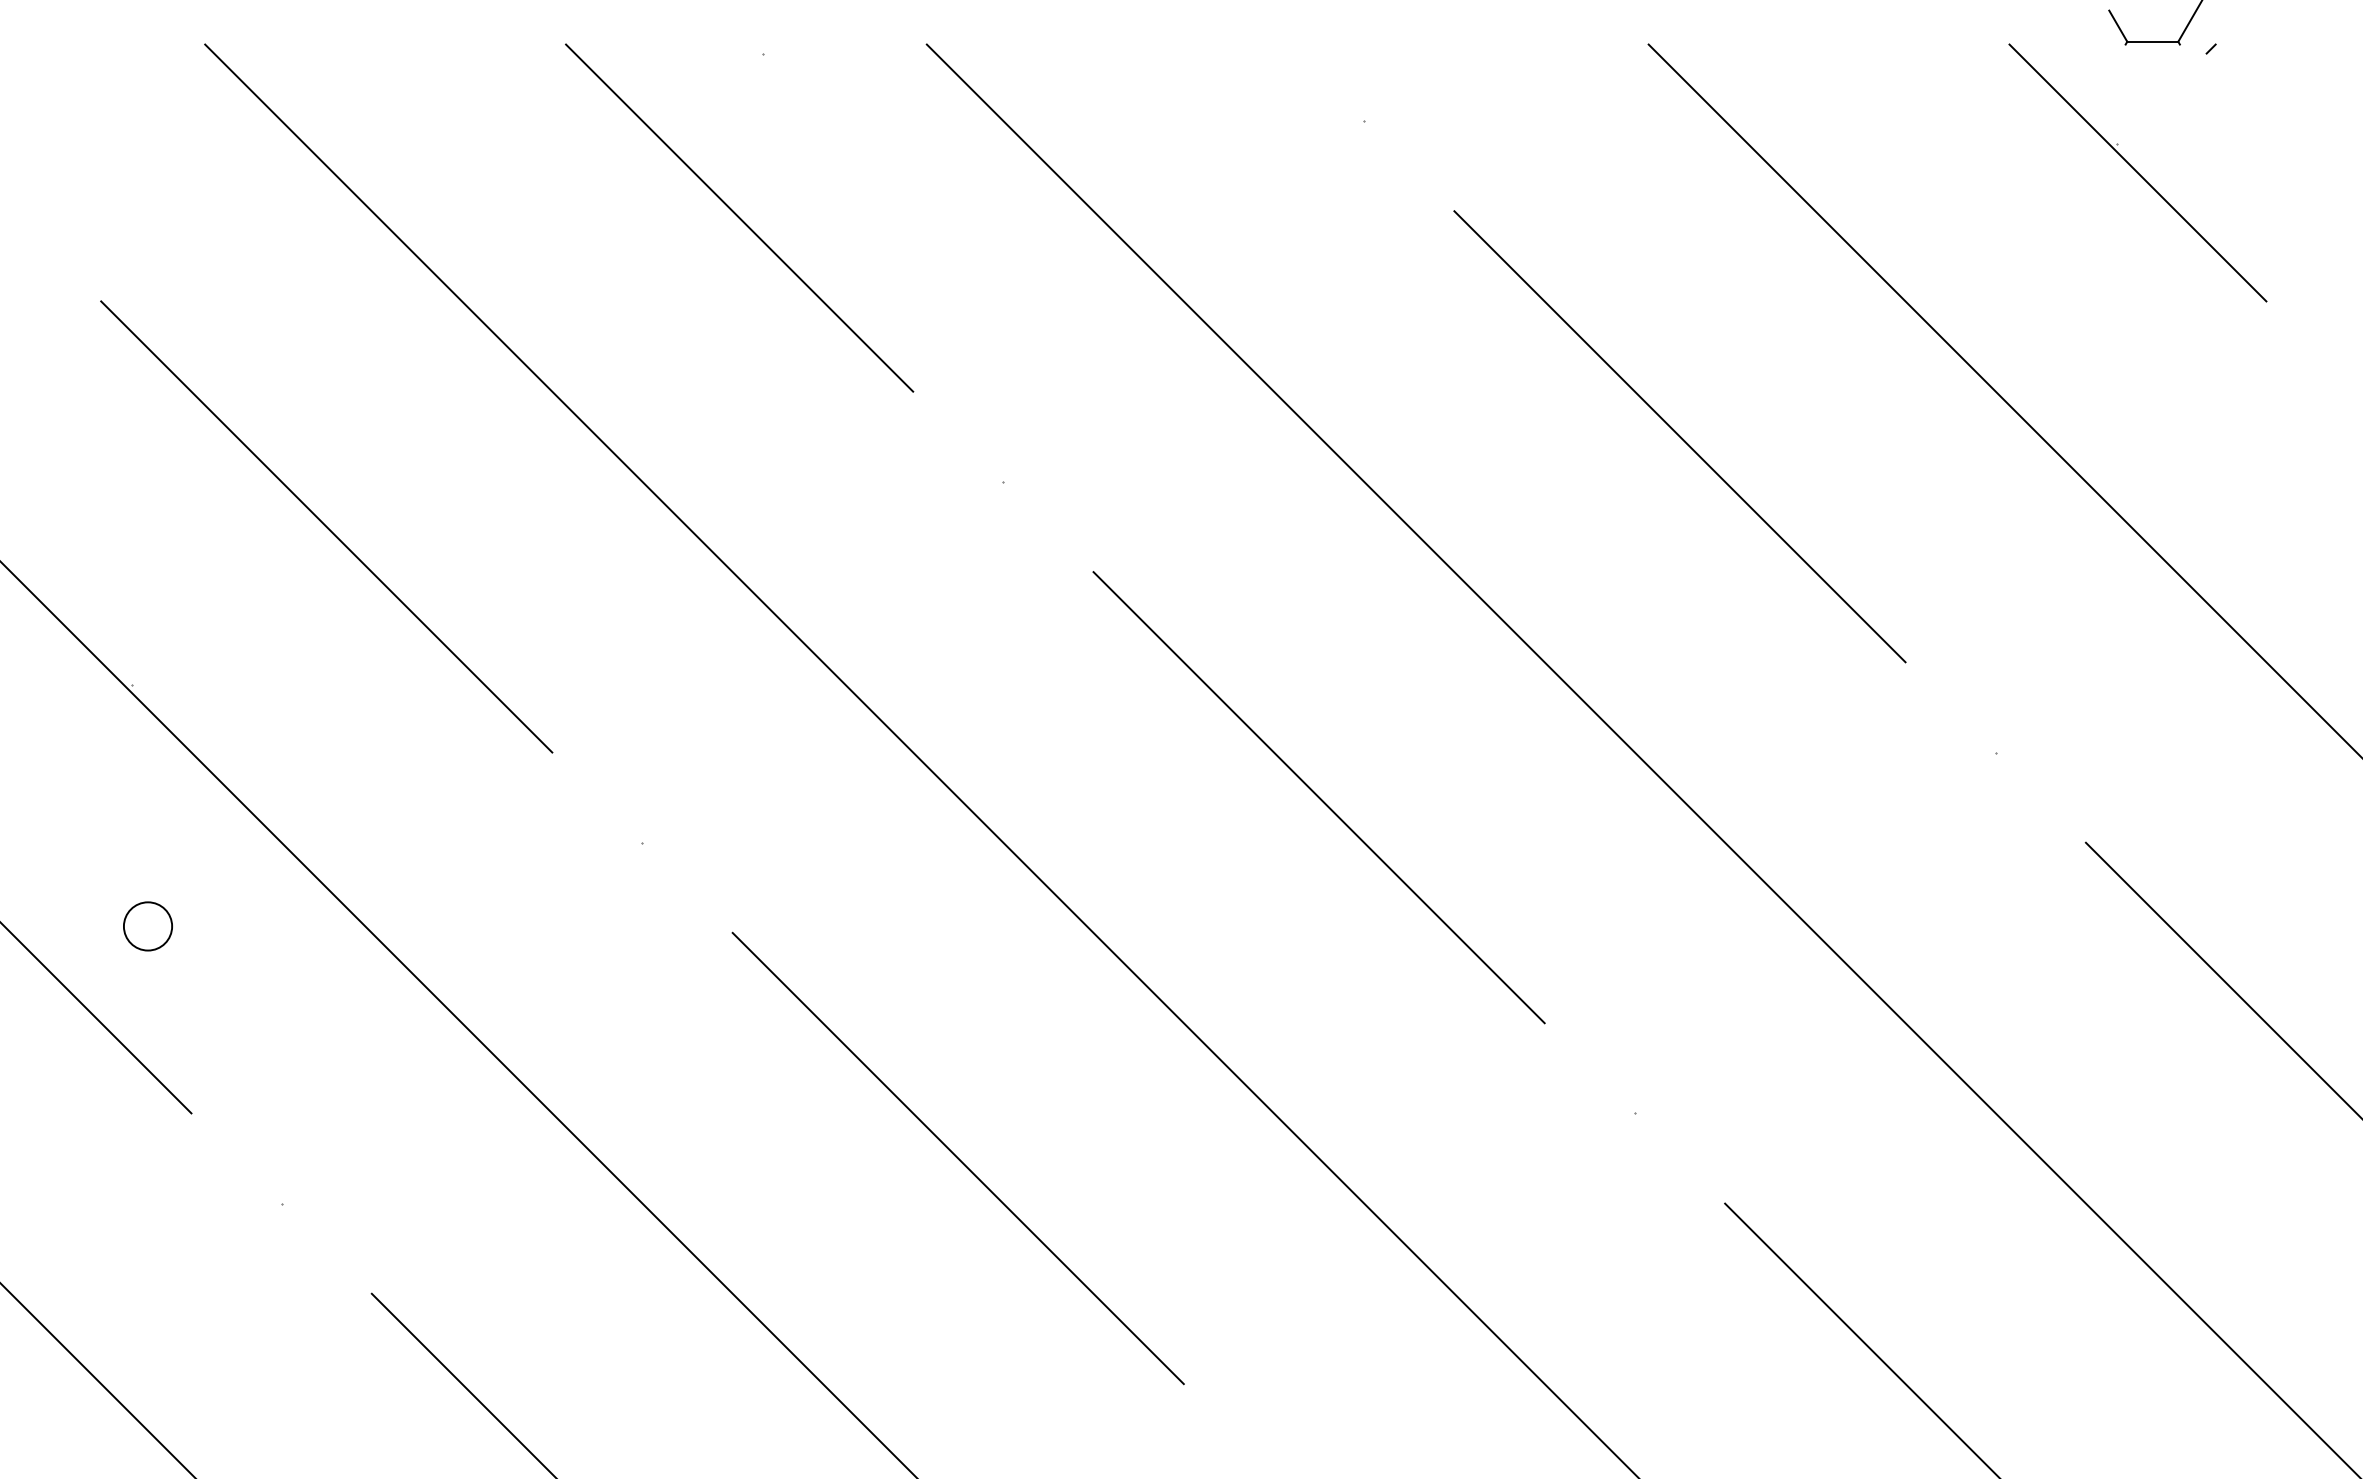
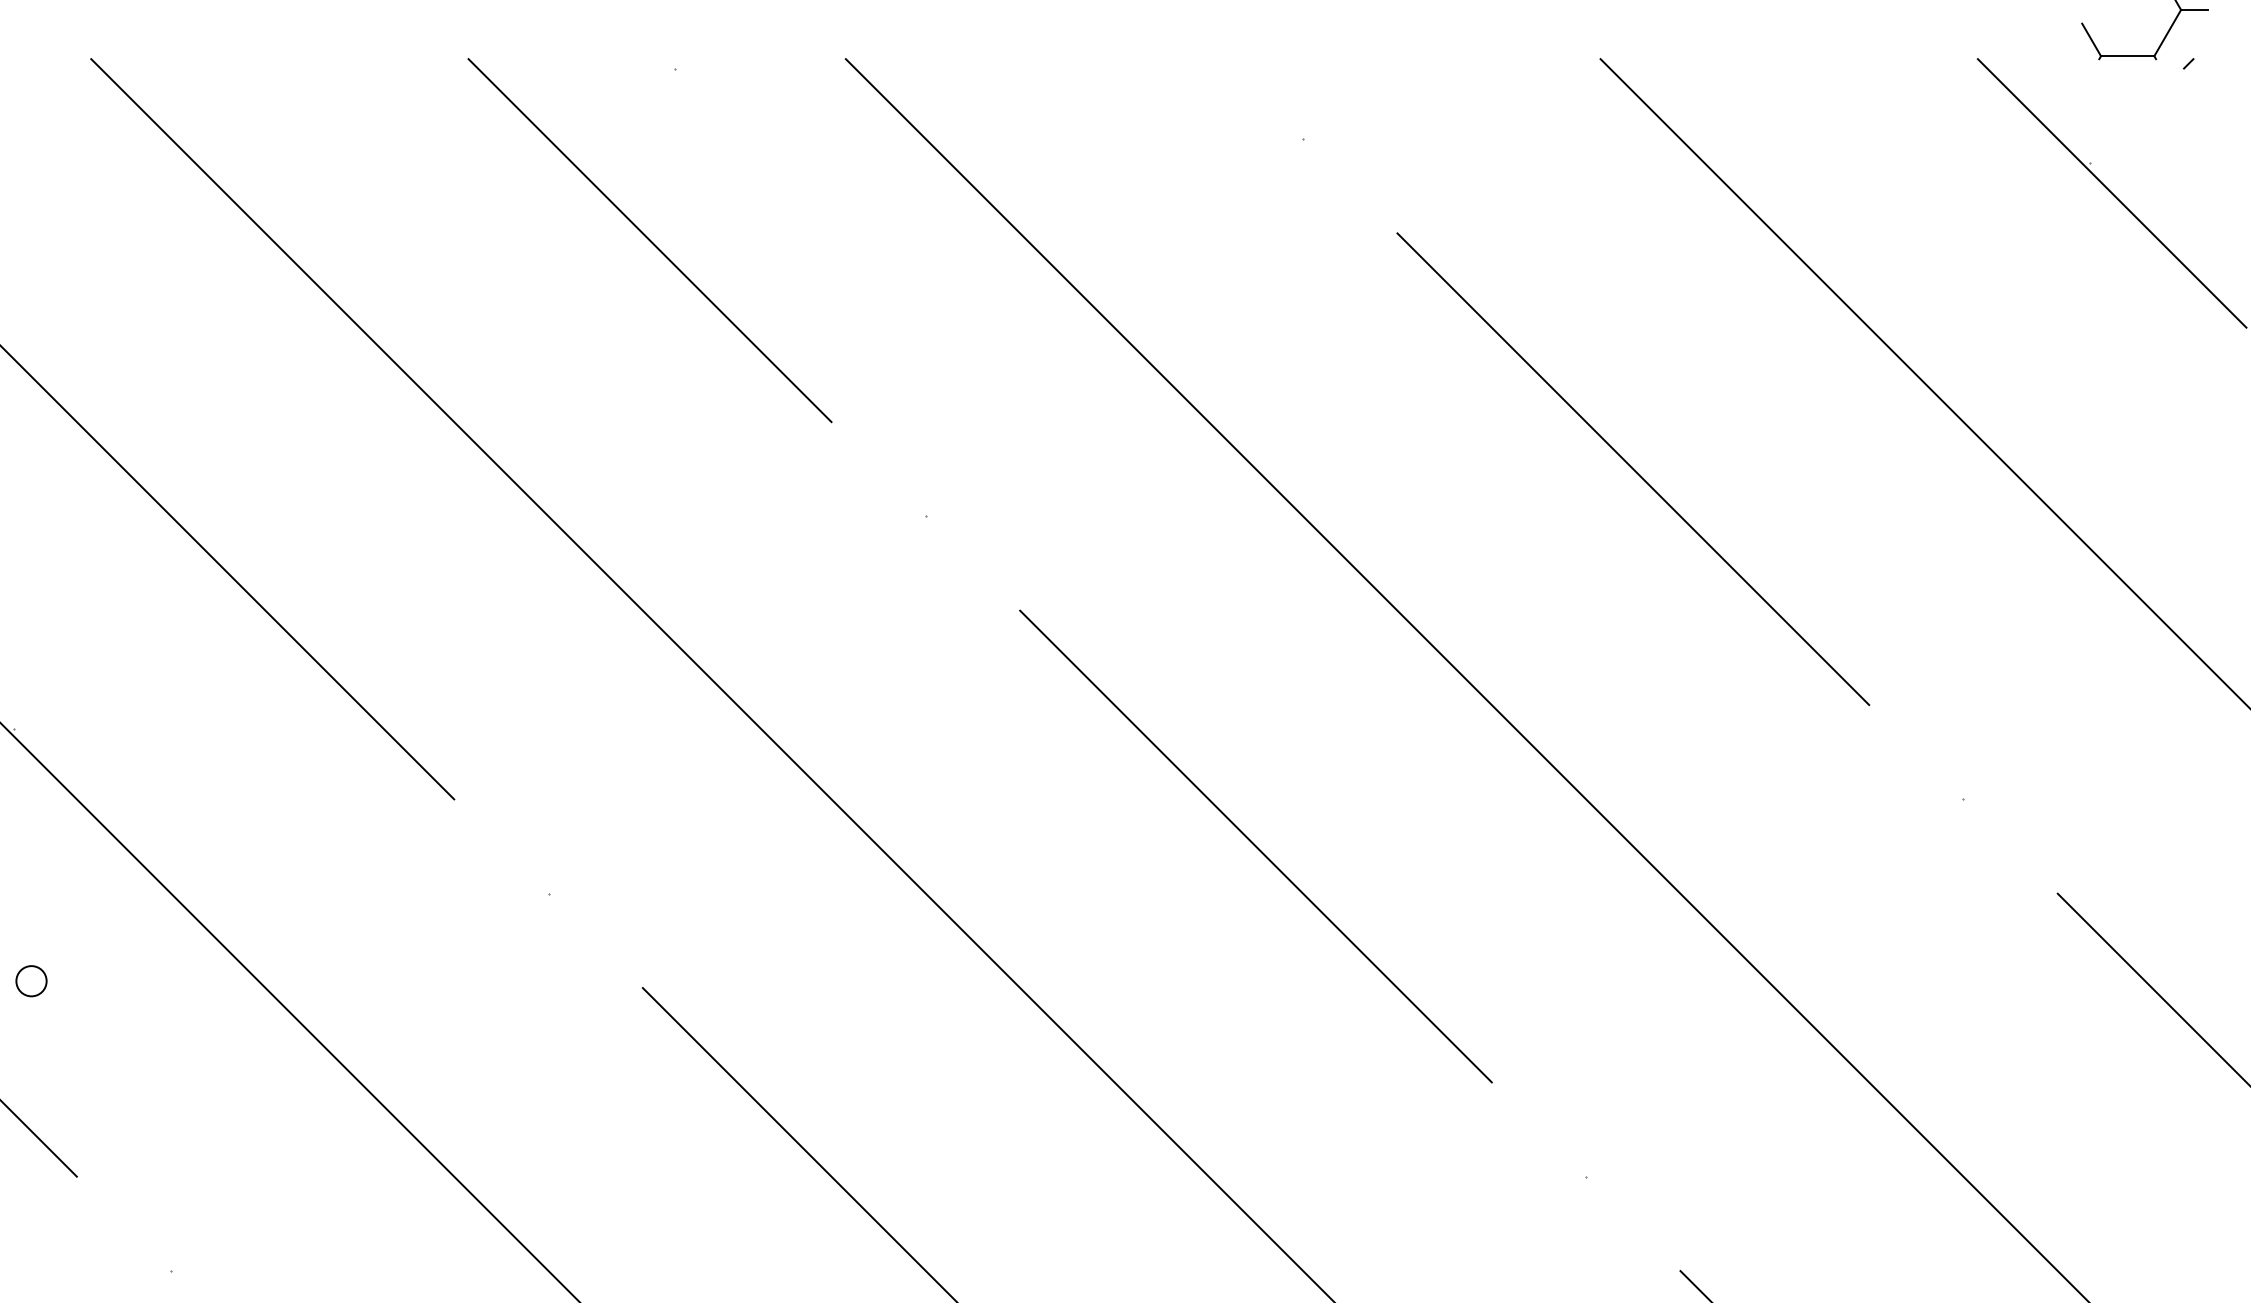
circle: (147, 926) -> (30, 981), size x0.6

